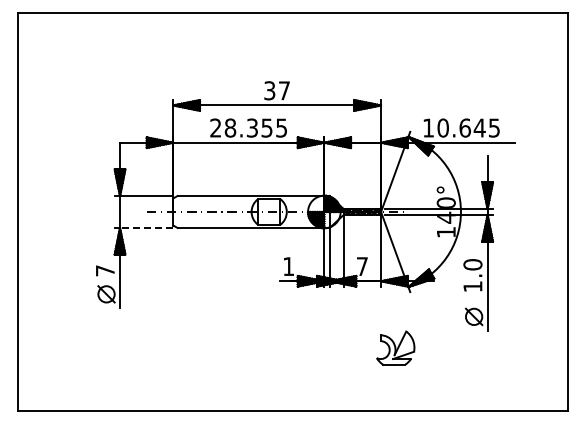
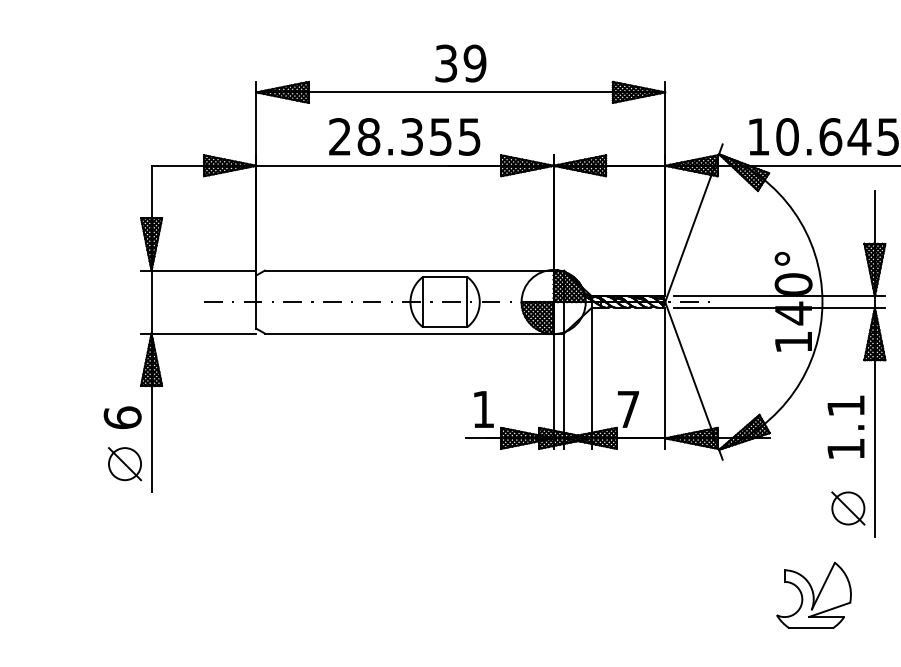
text: (284, 90) -> (475, 62), 37 -> 39
line: (146, 227) -> (203, 332), dashed -> solid
text: (472, 264) -> (845, 405), 1.0 -> 1.1
text: (104, 270) -> (121, 417), 7 -> 6
part: (395, 347) -> (813, 594), moved

